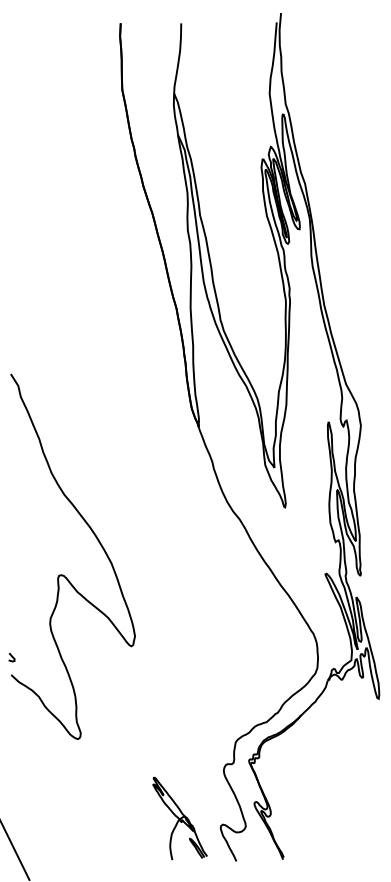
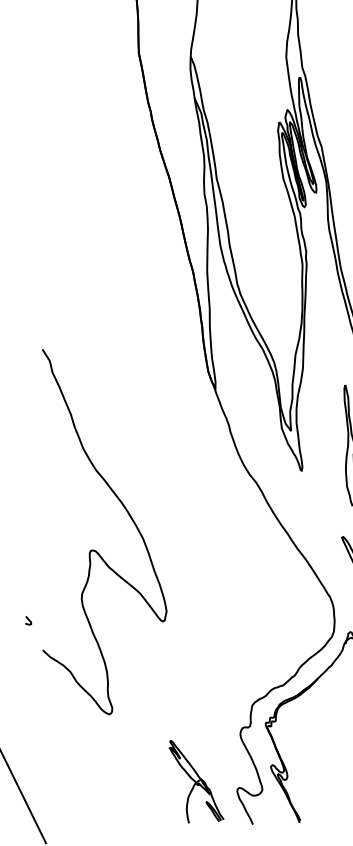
curve: (63, 574) -> (95, 549), moved

